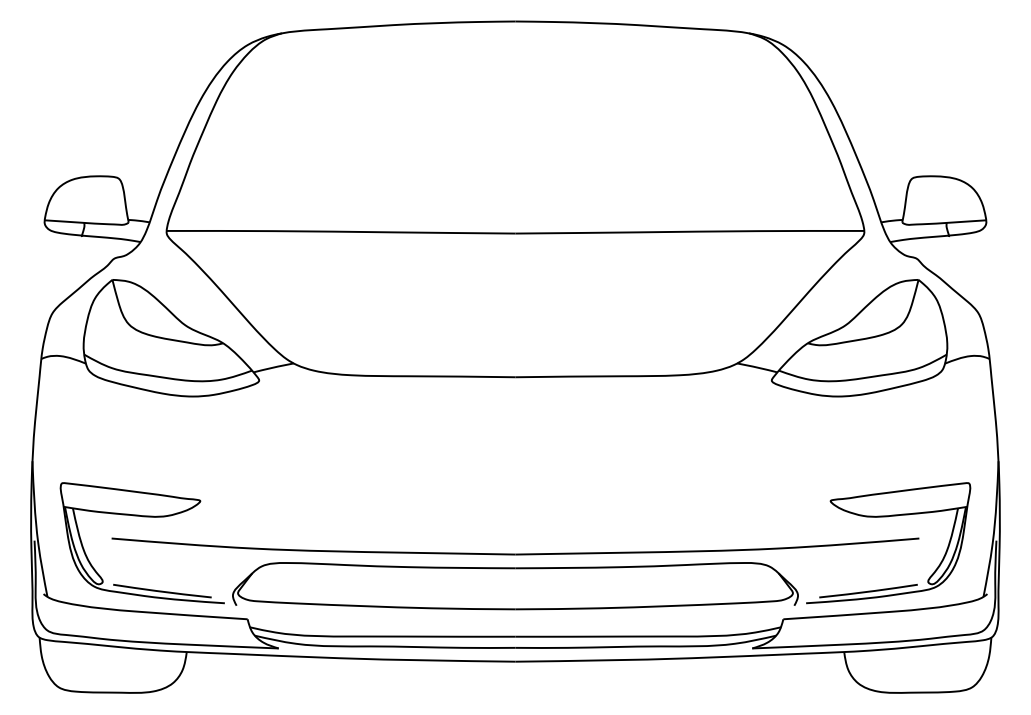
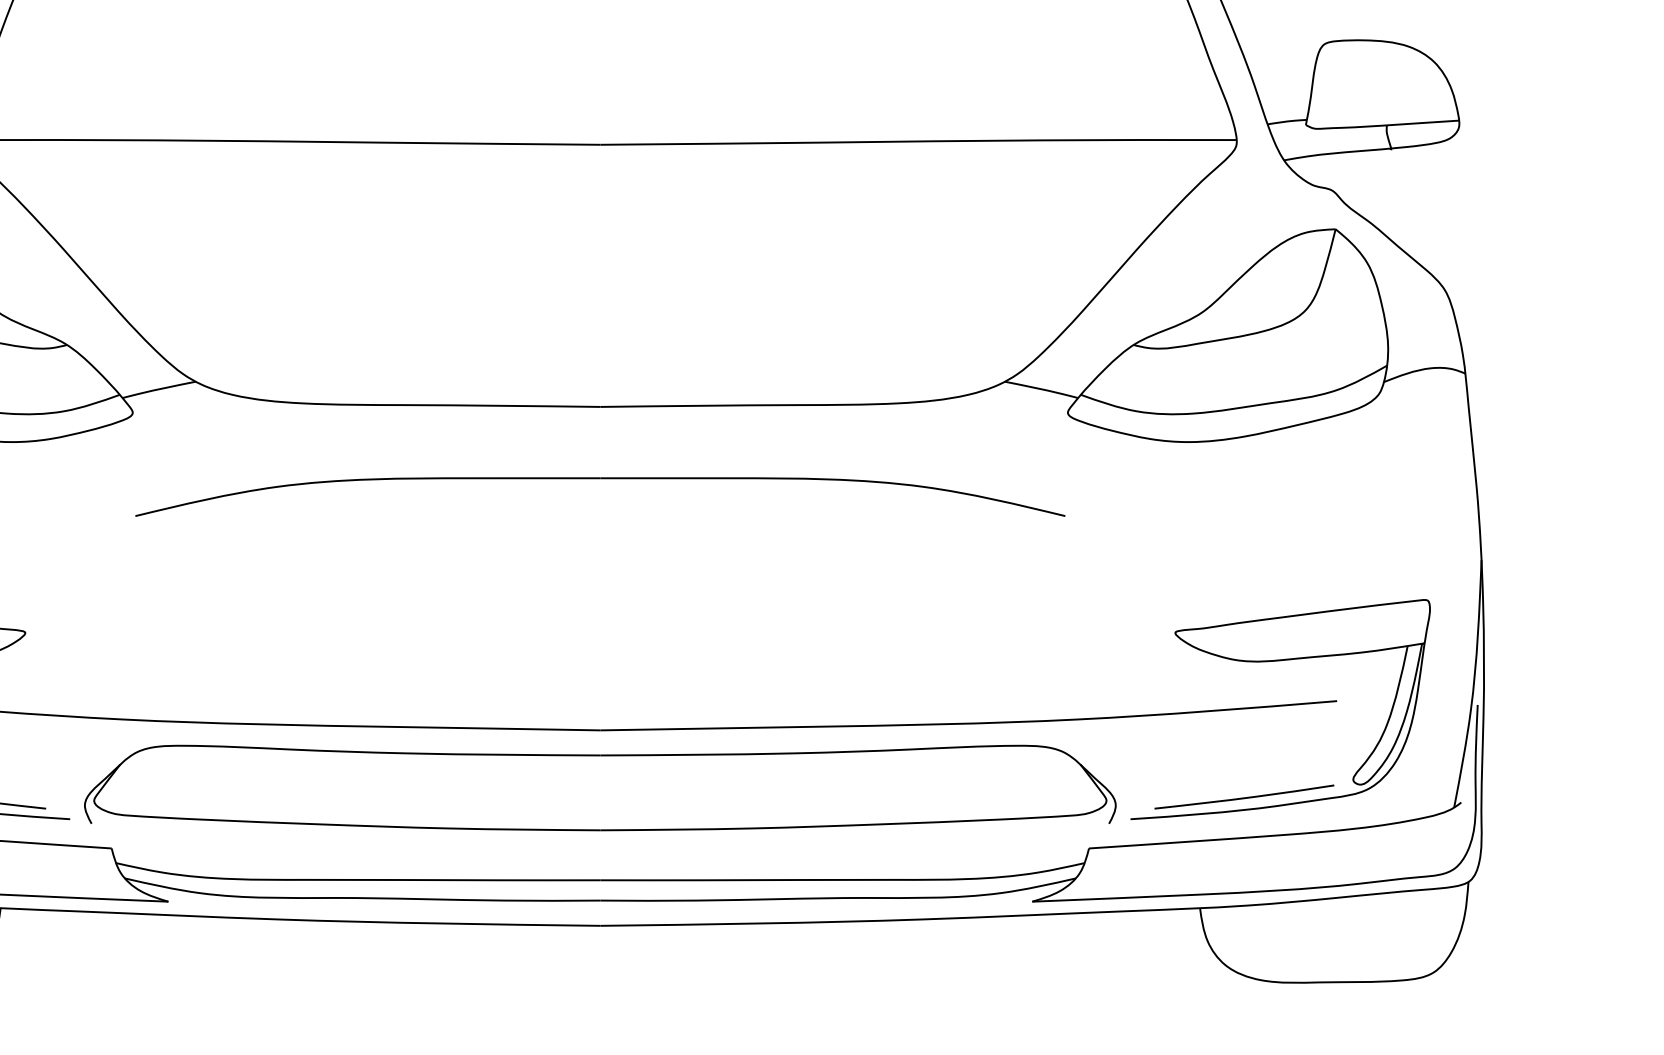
part: (515, 417) -> (600, 480), added

